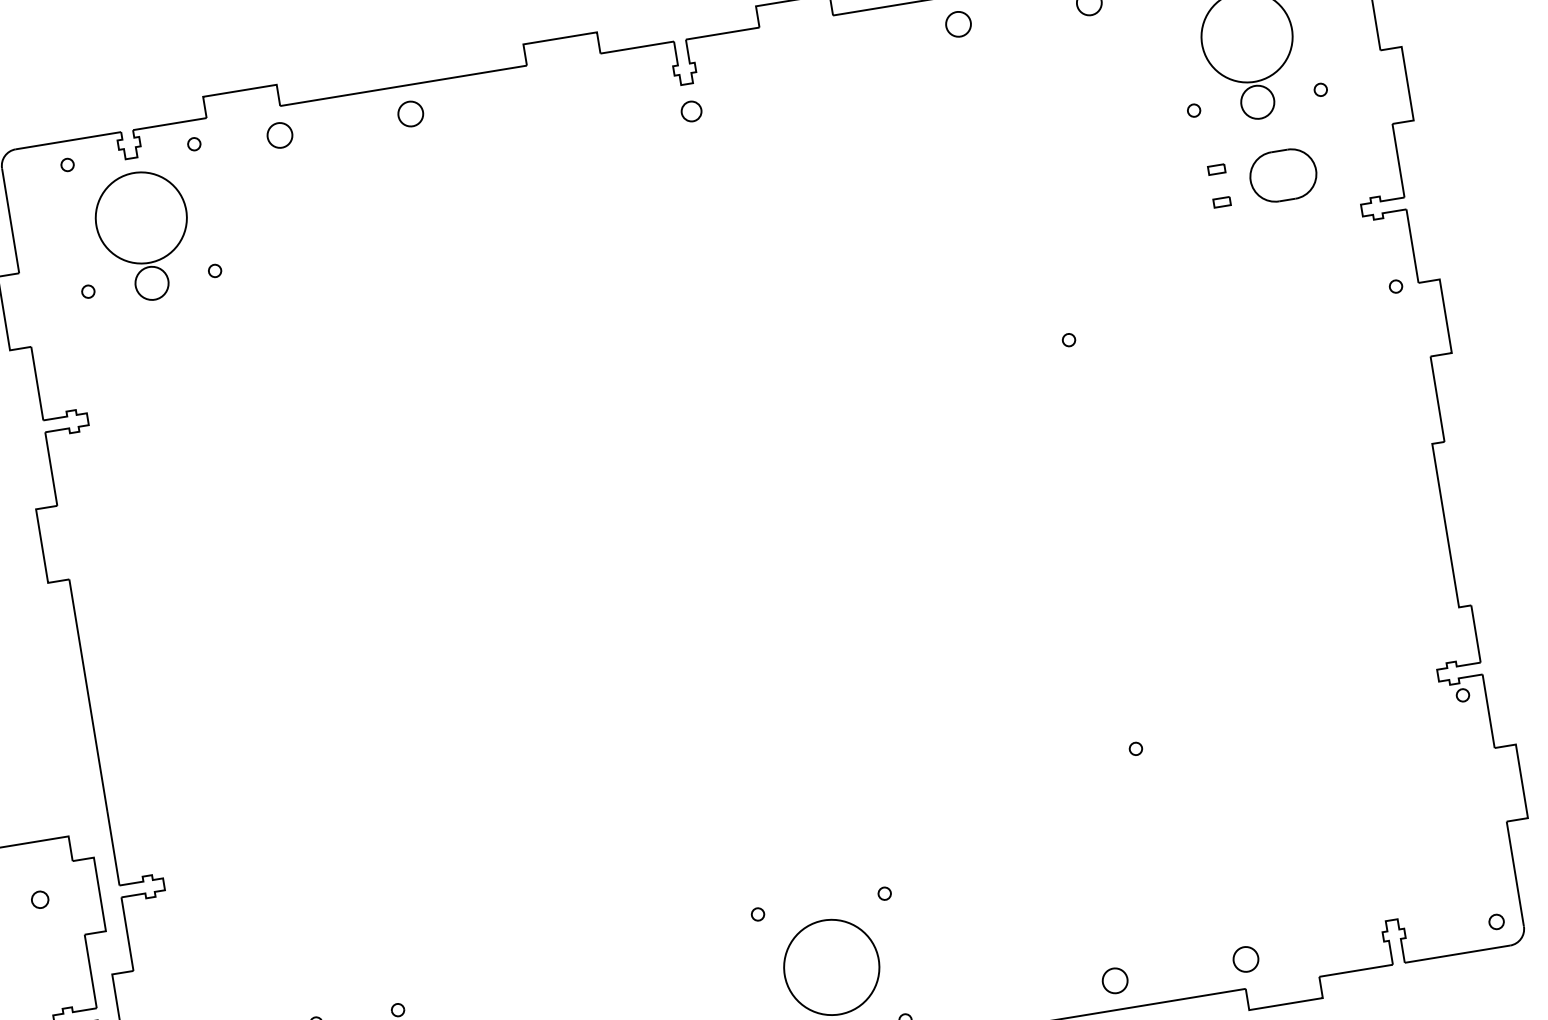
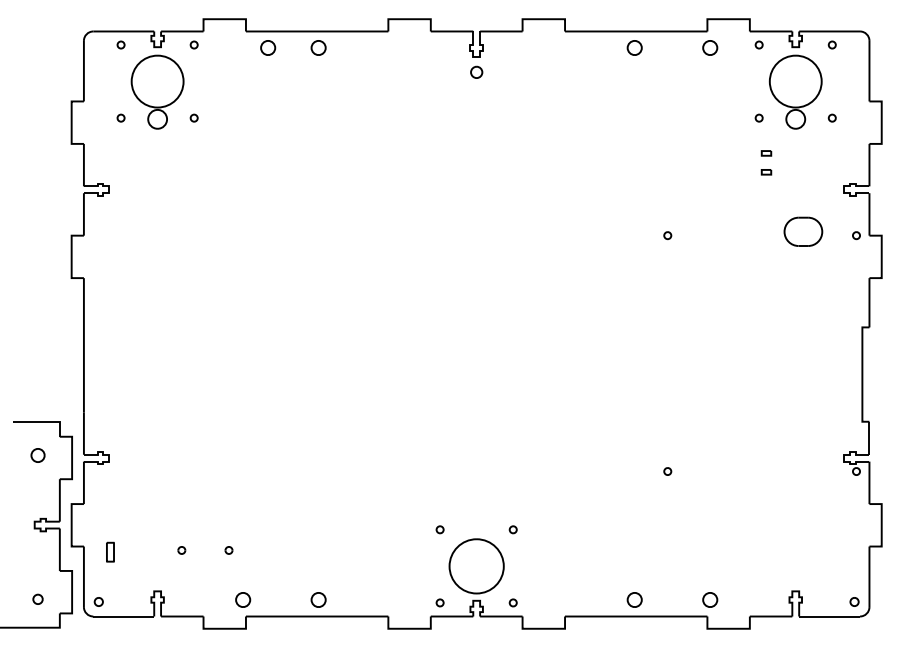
part: (280, 134) -> (268, 47), moved
part: (1283, 174) -> (803, 231), moved
part: (39, 899) -> (37, 455), size x1.4

